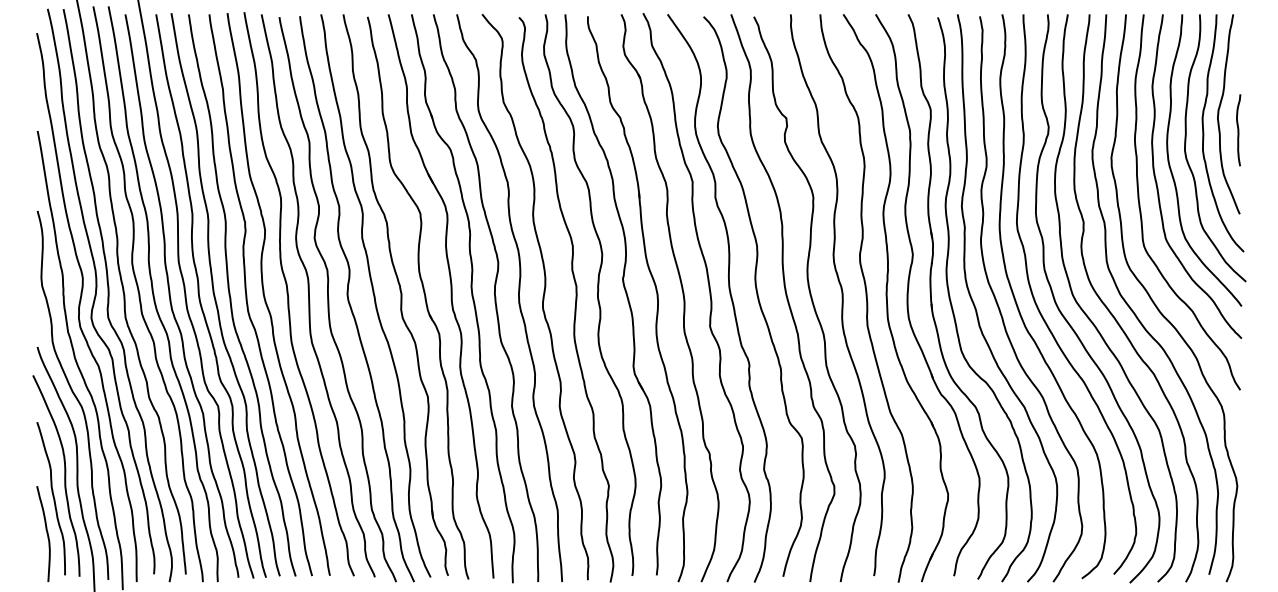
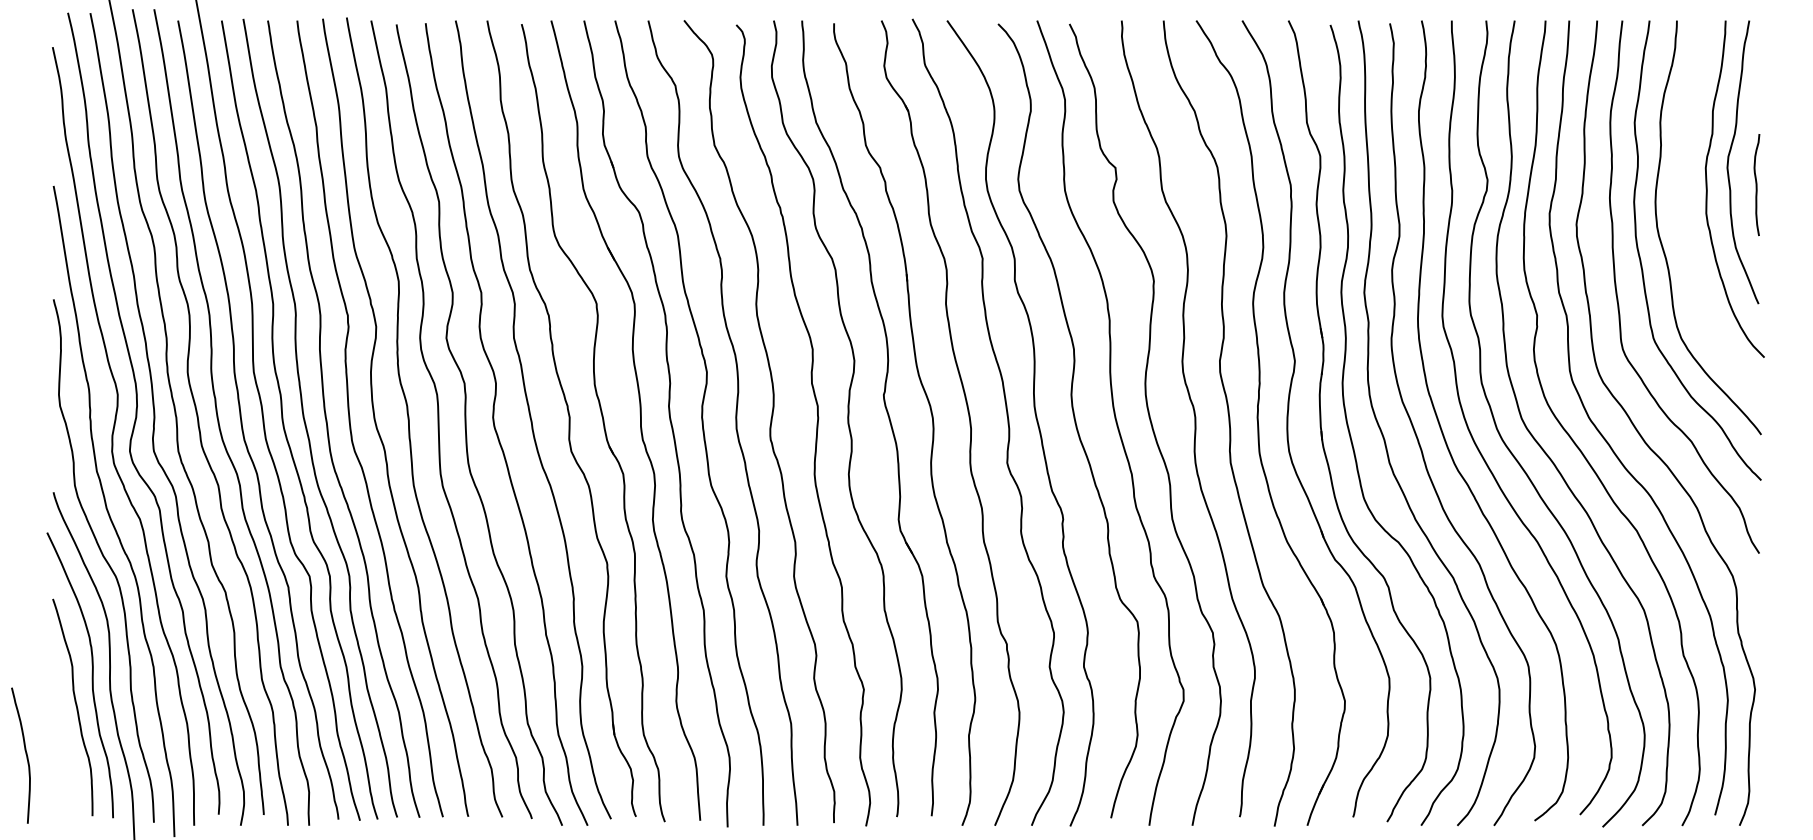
curve: (1186, 152) -> (1682, 216), removed
curve: (46, 533) -> (25, 754), moved

